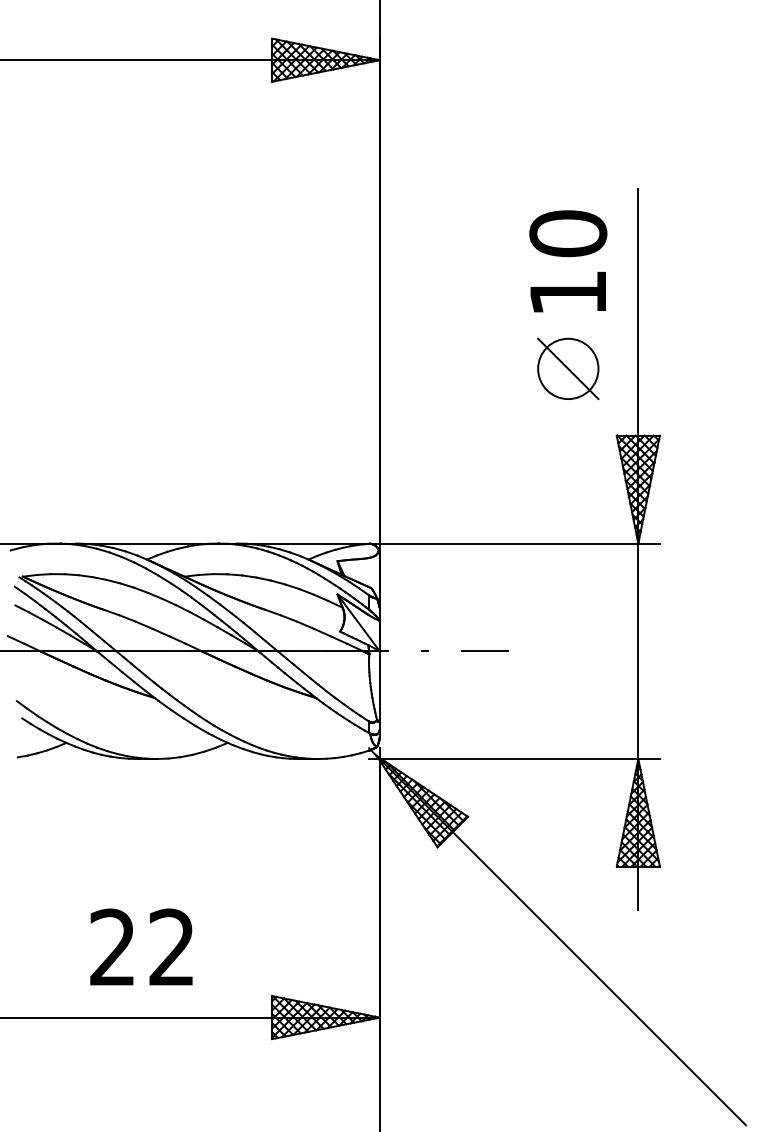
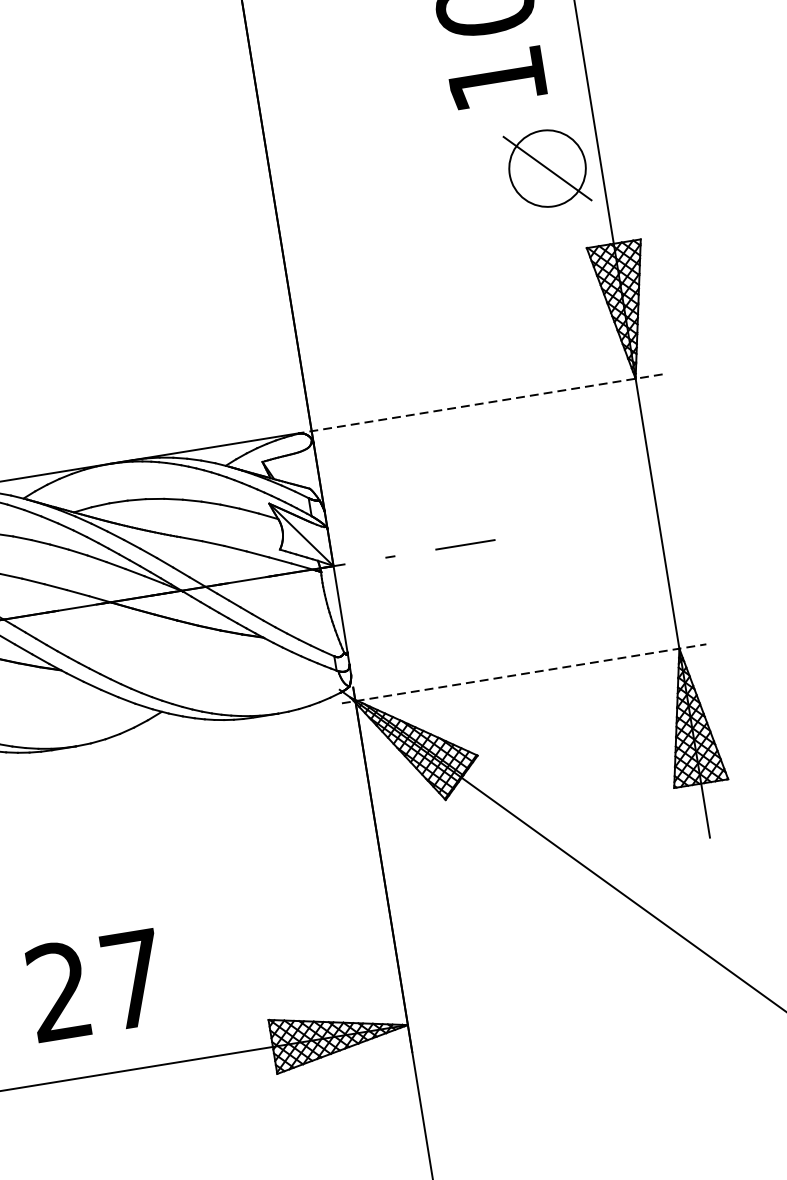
part: (568, 368) -> (547, 168), moved
line: (513, 543) -> (479, 404), solid -> dashed
line: (514, 759) -> (524, 674), solid -> dashed
text: (171, 946) -> (132, 978), 22 -> 27

